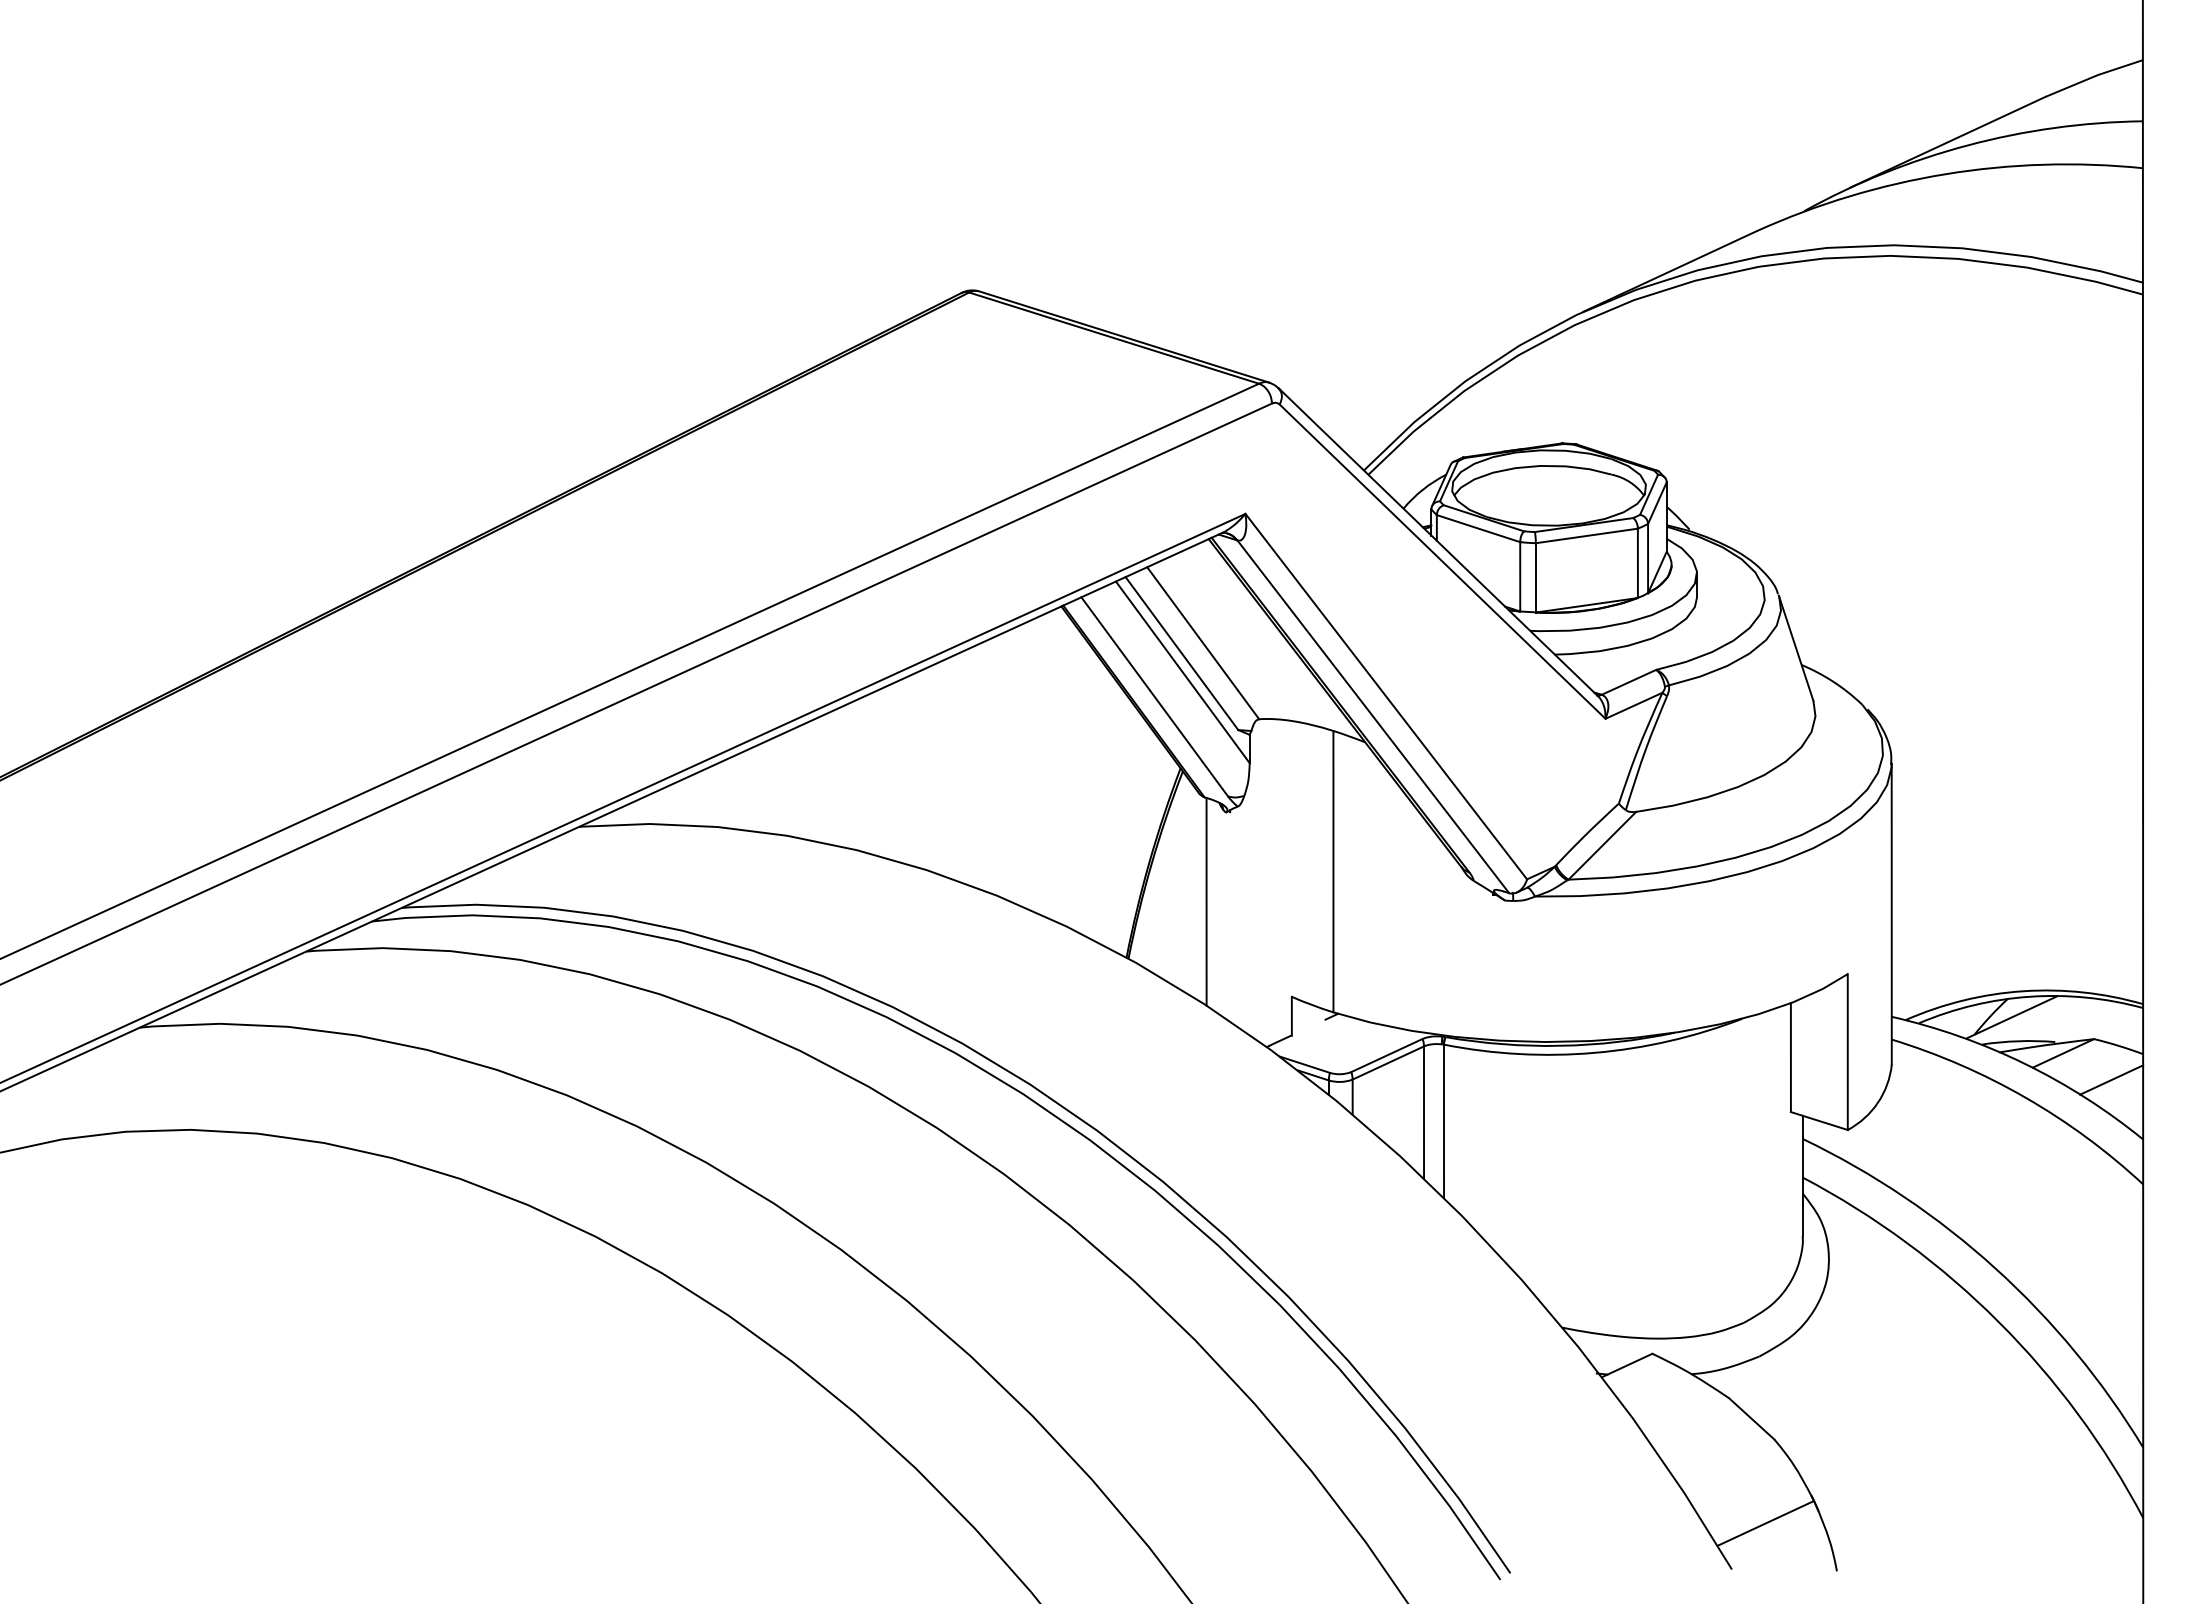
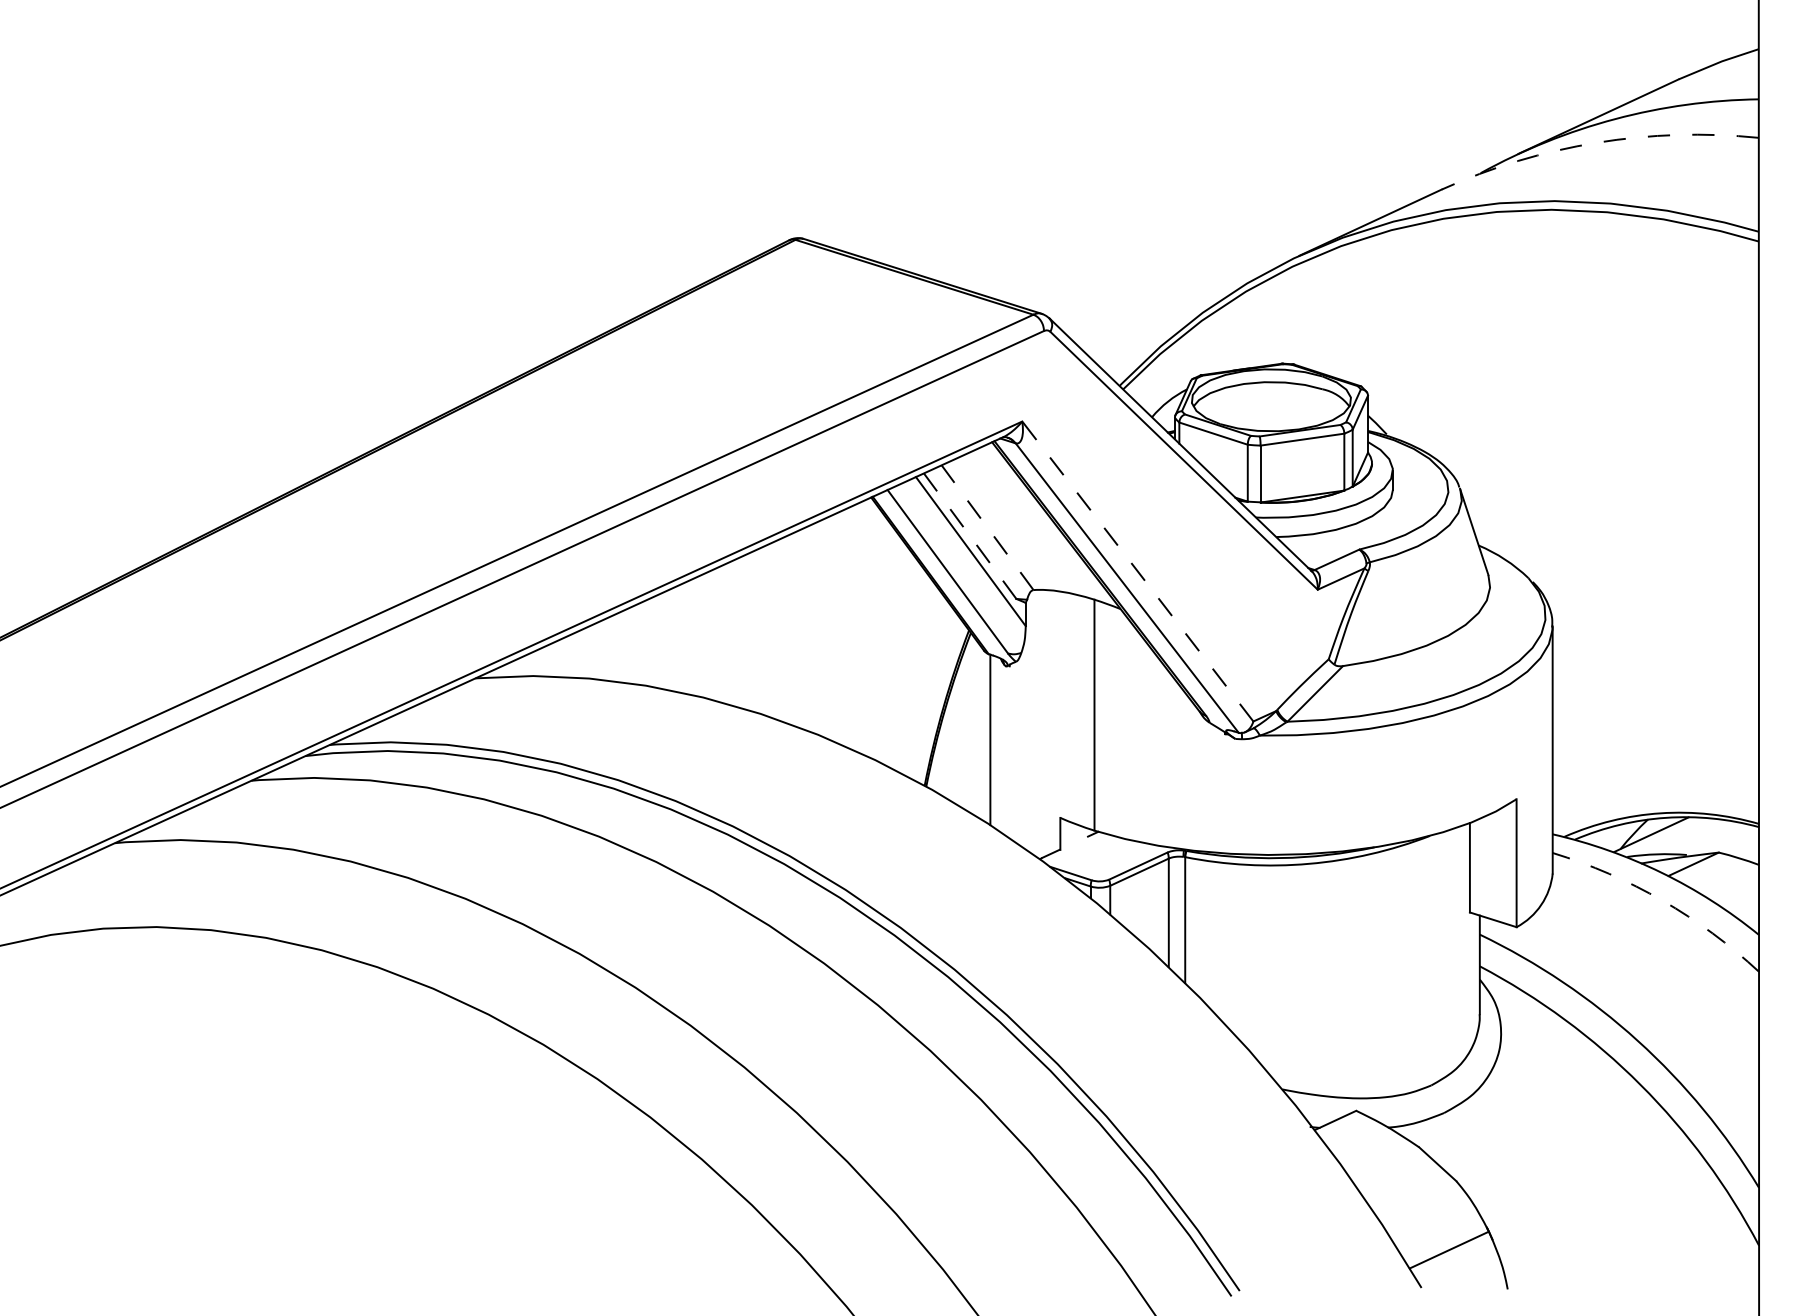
arc: (1945, 174) -> (1596, 143), solid -> dashed
line: (1202, 642) -> (987, 527), solid -> dashed
line: (1181, 653) -> (969, 536), solid -> dashed
line: (1386, 696) -> (1138, 571), solid -> dashed
line: (2111, 1079) -> (1733, 885), removed
arc: (2025, 1097) -> (1662, 900), solid -> dashed

